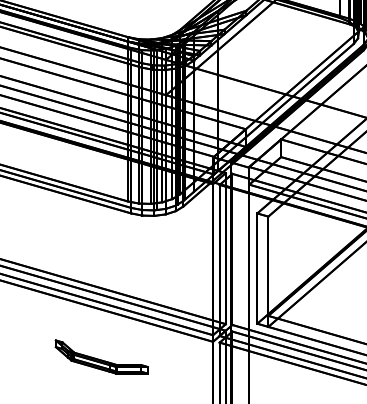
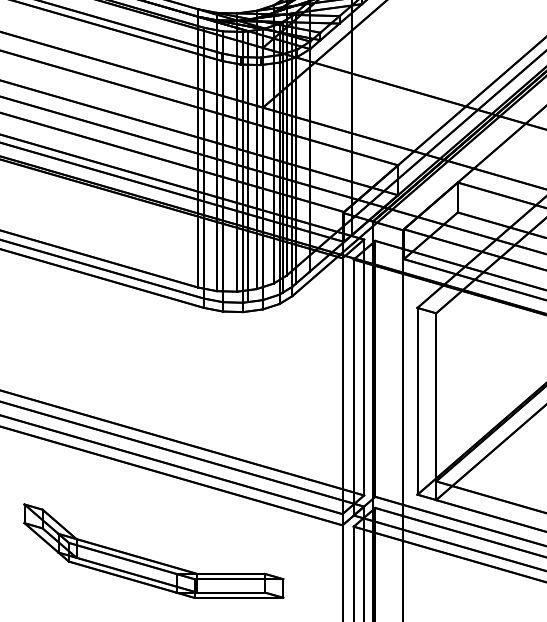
part: (101, 356) -> (153, 550), size x1.67

